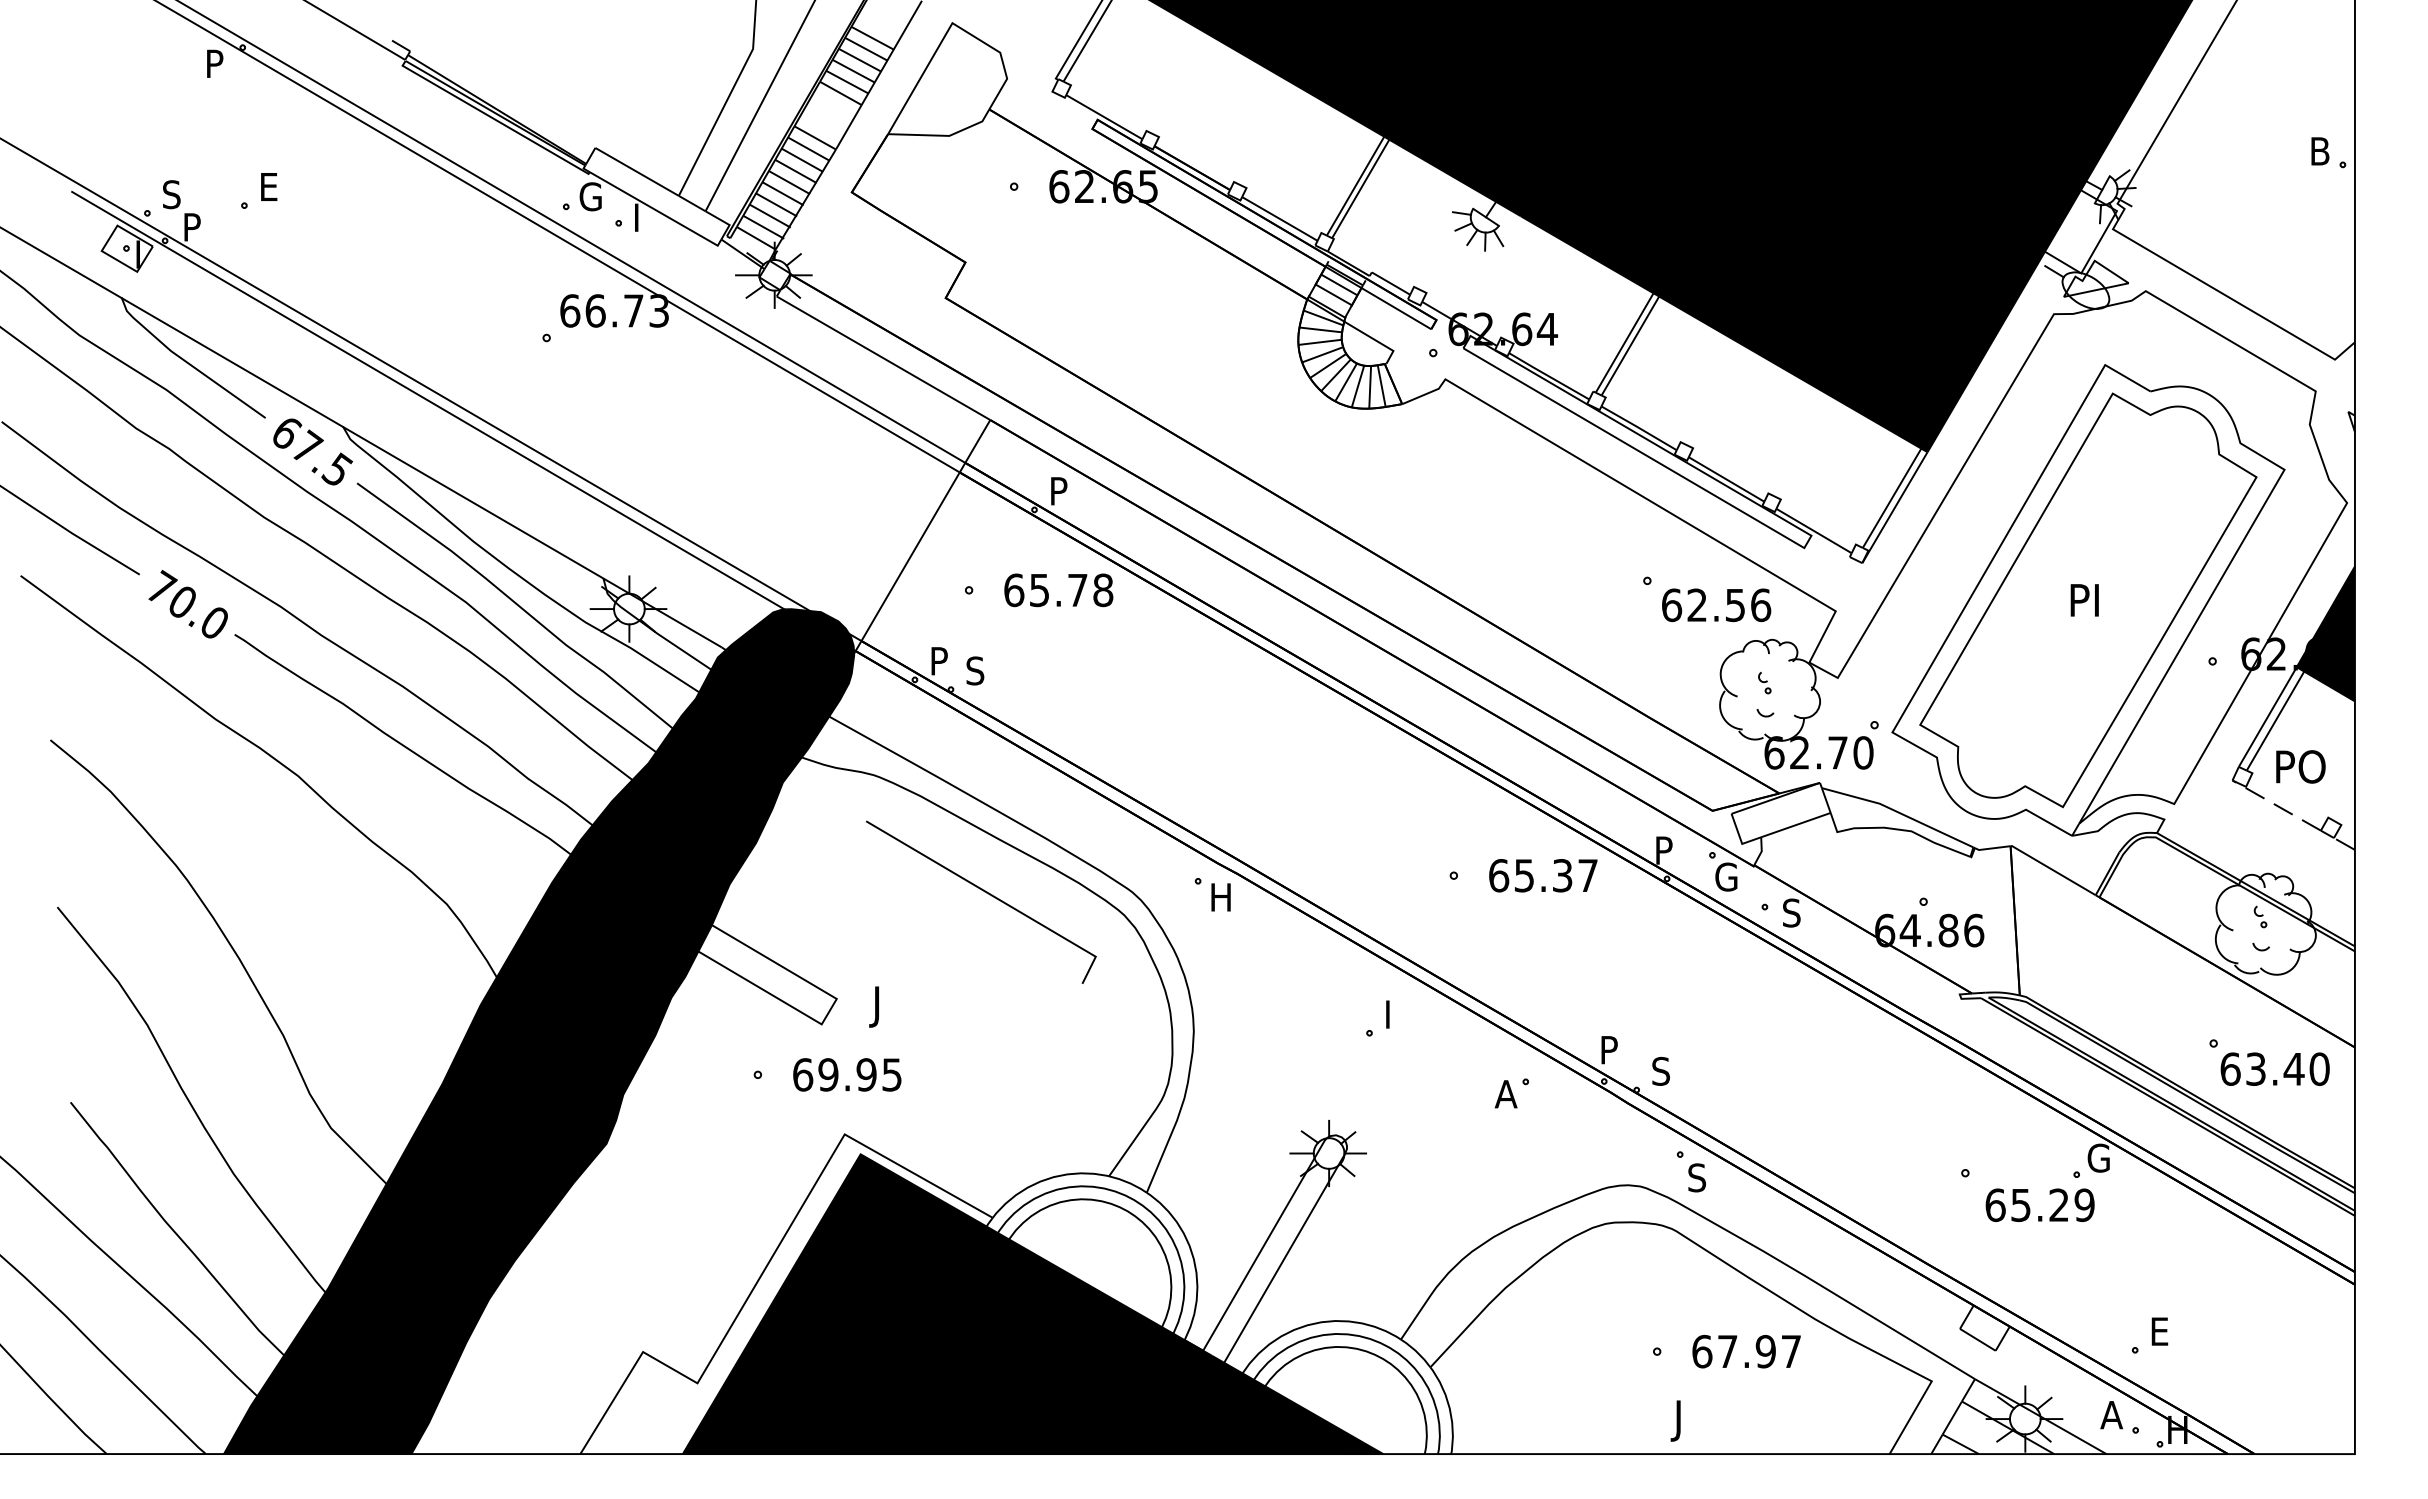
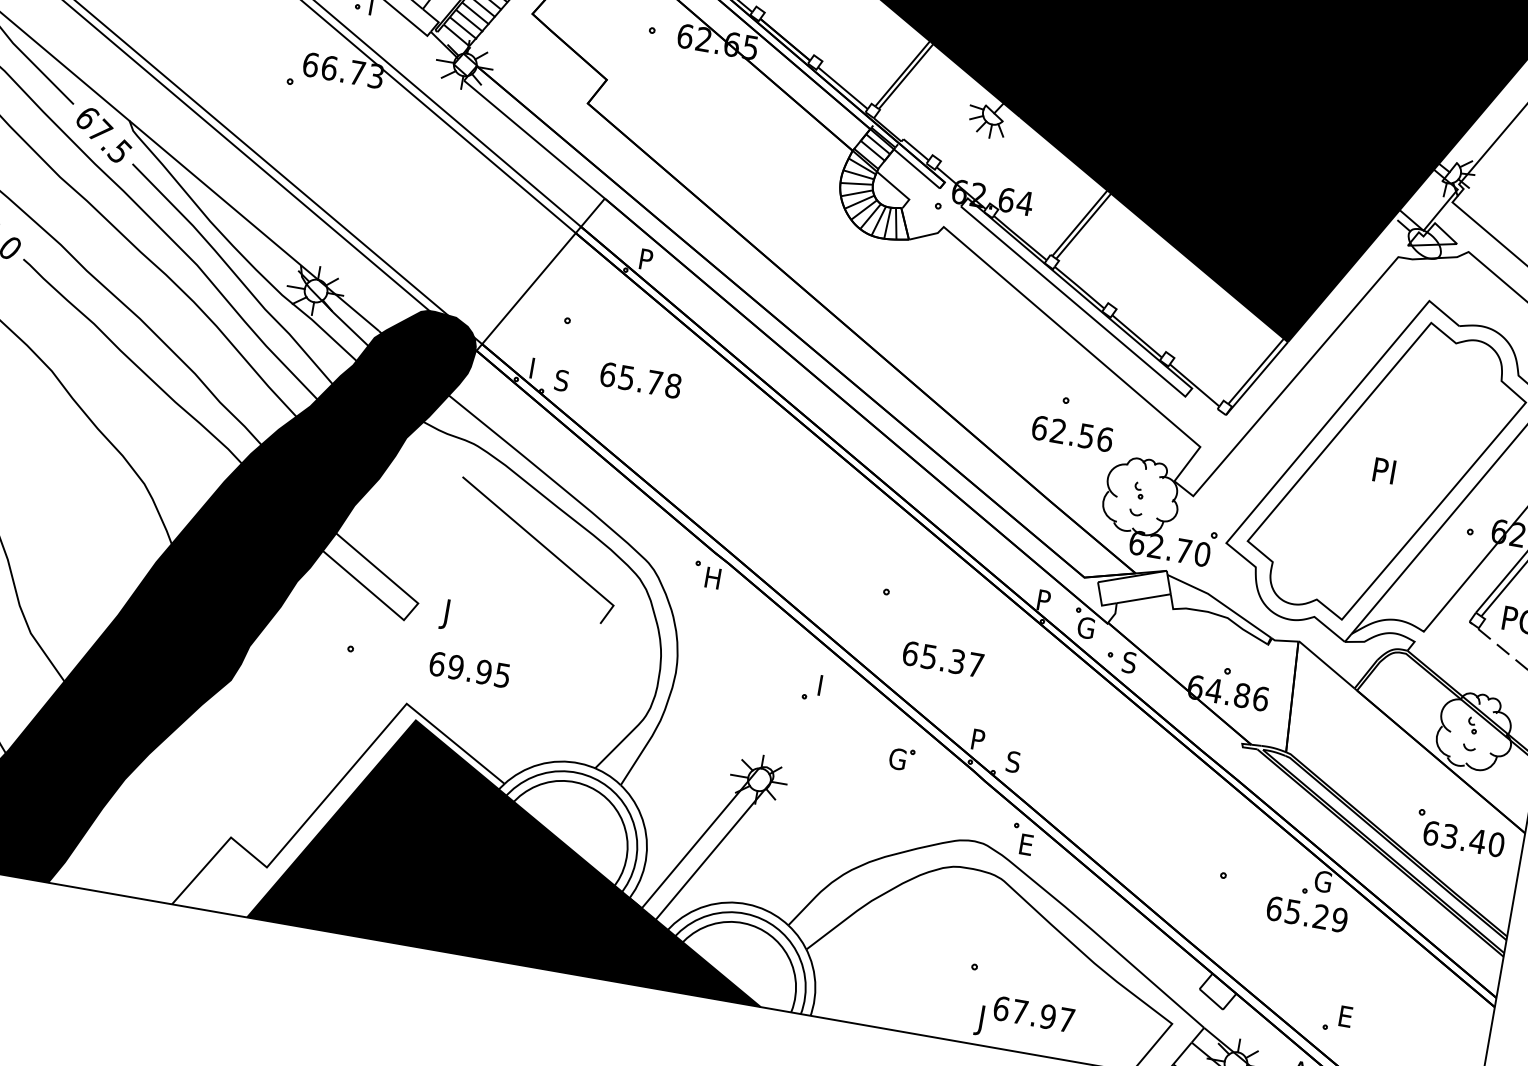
text: (1058, 590) -> (640, 380), moved
text: (1716, 605) -> (1072, 433), moved
text: (941, 655) -> (538, 365), P -> I
text: (1543, 875) -> (943, 659), moved
text: (847, 1074) -> (469, 669), moved
text: (1506, 1093) -> (897, 758), A -> G
text: (1697, 1177) -> (1026, 844), S -> E
text: (2039, 1205) -> (1306, 914), moved
text: (1746, 1351) -> (1033, 1014), moved

